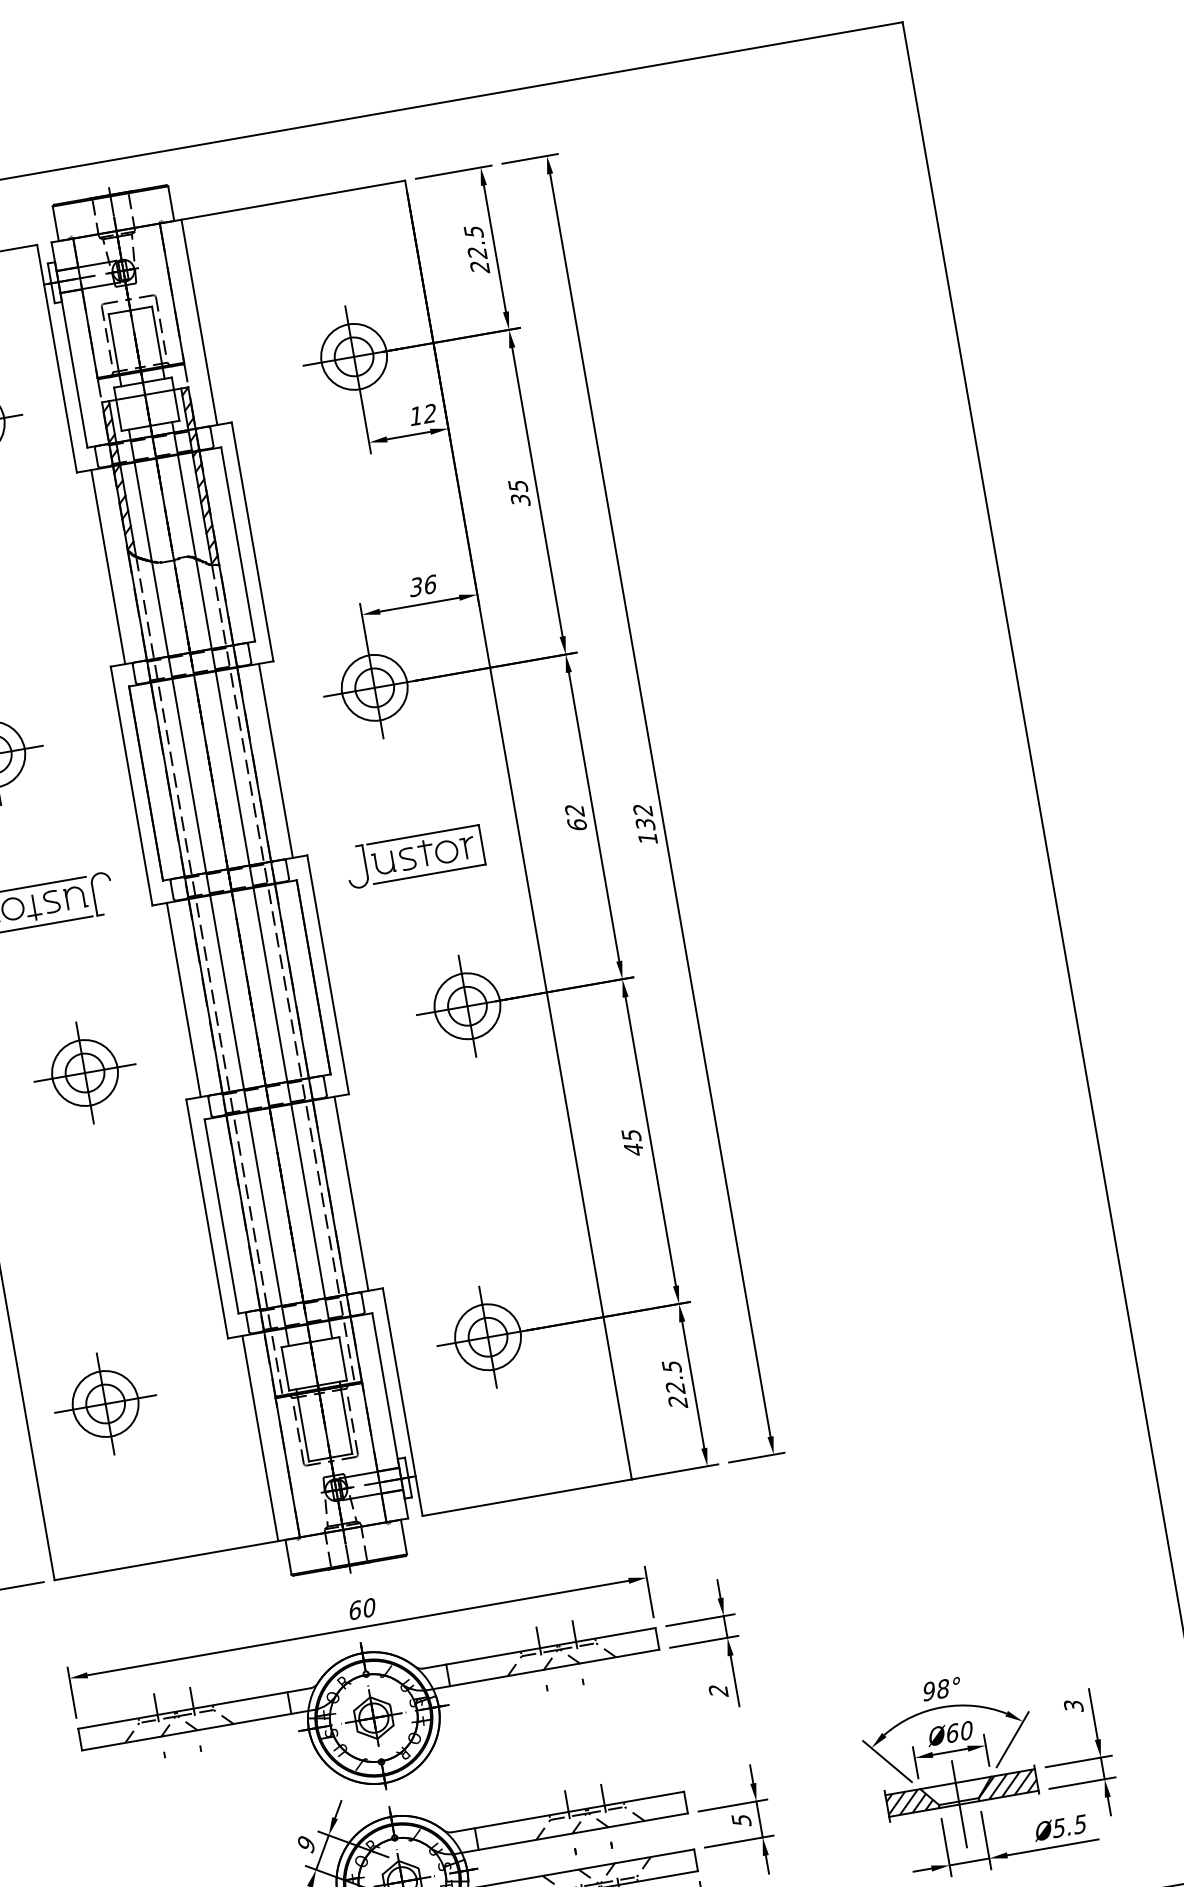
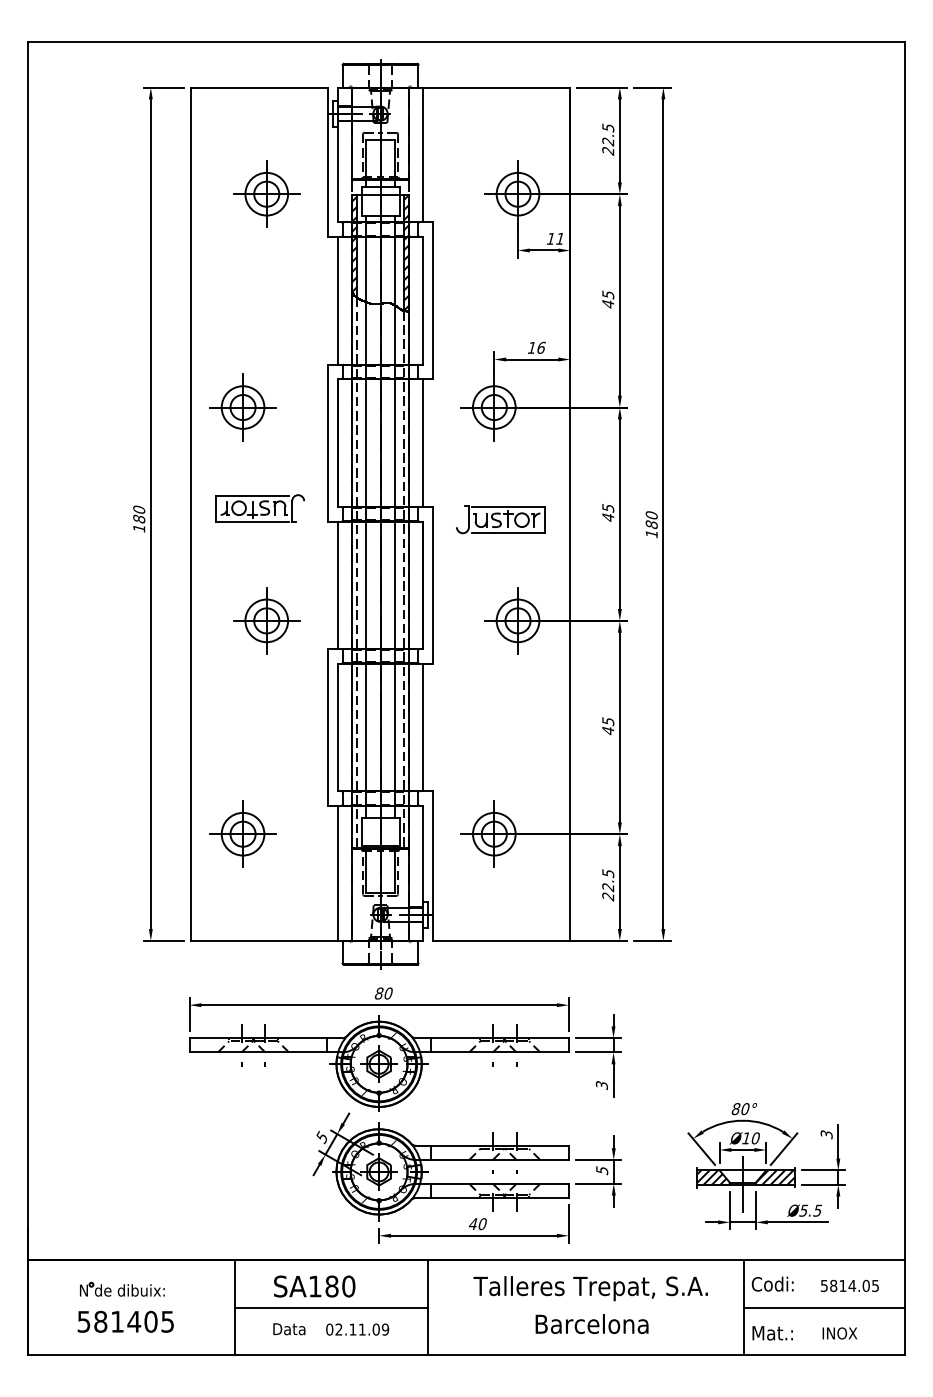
text: (429, 413) -> (559, 238), 12 -> 11
text: (520, 499) -> (608, 303), 35 -> 45
text: (415, 586) -> (531, 347), 36 -> 16
text: (576, 817) -> (608, 512), 62 -> 45
text: (643, 818) -> (651, 520), 132 -> 180
text: (355, 1610) -> (379, 993), 60 -> 80
text: (935, 1690) -> (740, 1109), 98° -> 80°
text: (717, 1691) -> (601, 1085), 2 -> 3
text: (952, 1733) -> (746, 1138), Ø60 -> Ø10
text: (305, 1844) -> (321, 1137), 9 -> 5

